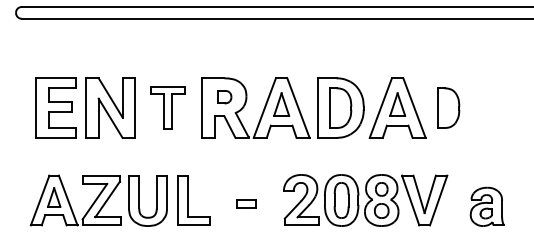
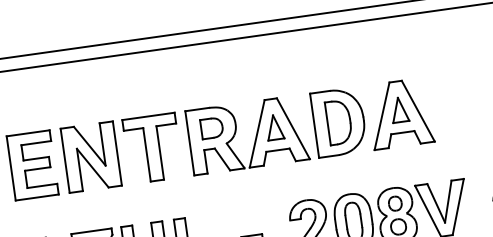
part: (224, 96) -> (212, 127), size x1.43
part: (167, 107) -> (152, 147), size x1.43
part: (448, 107) -> (454, 105), removed

